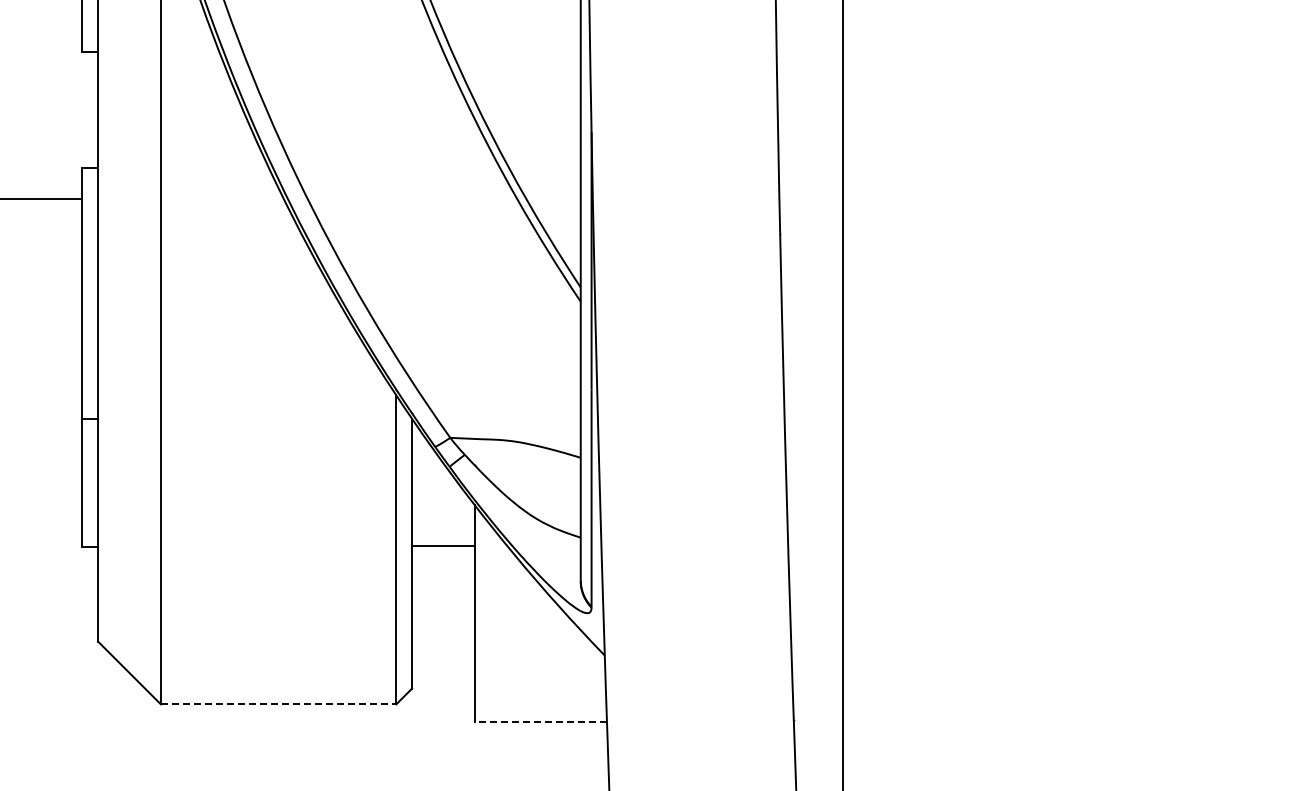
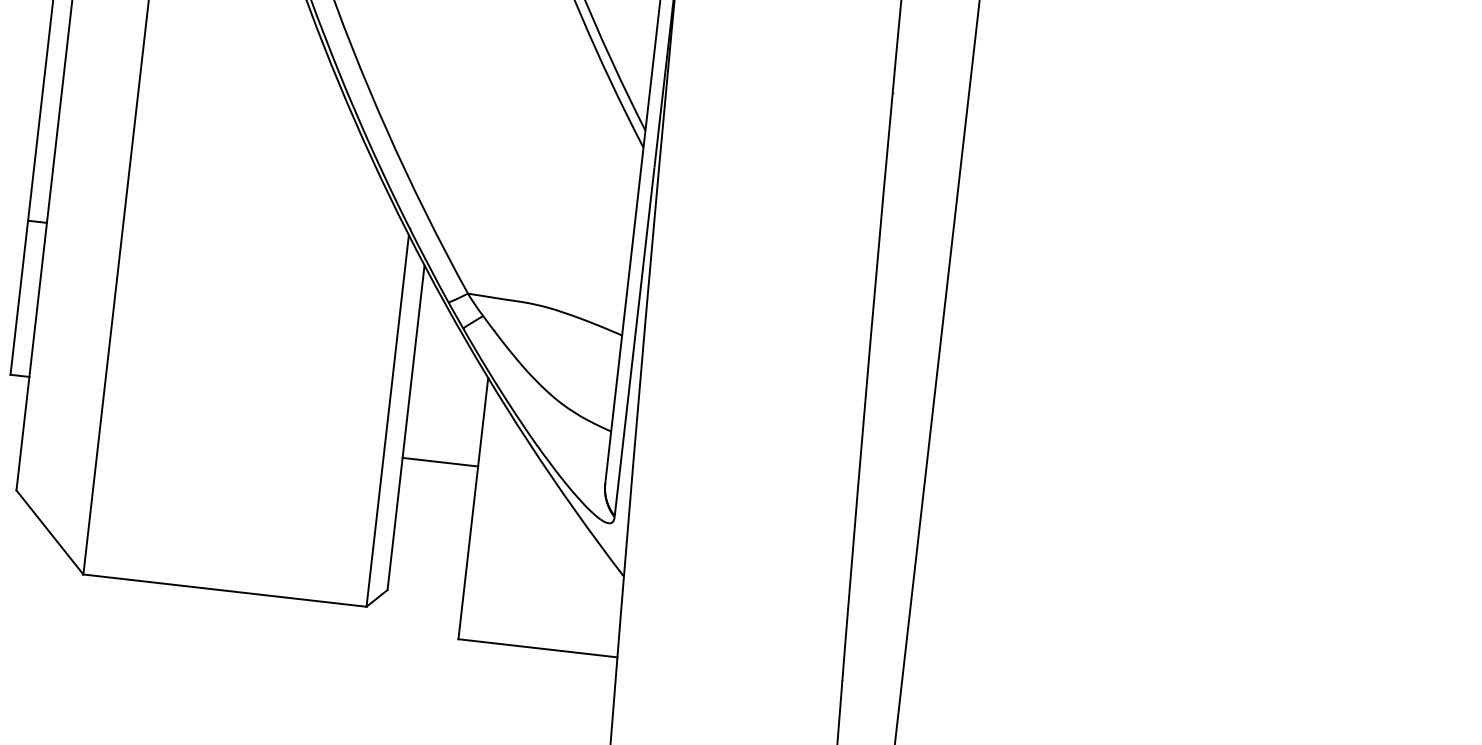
line: (443, 545) -> (440, 461), moved
line: (278, 704) -> (224, 590), dashed -> solid
line: (540, 722) -> (537, 648), dashed -> solid

